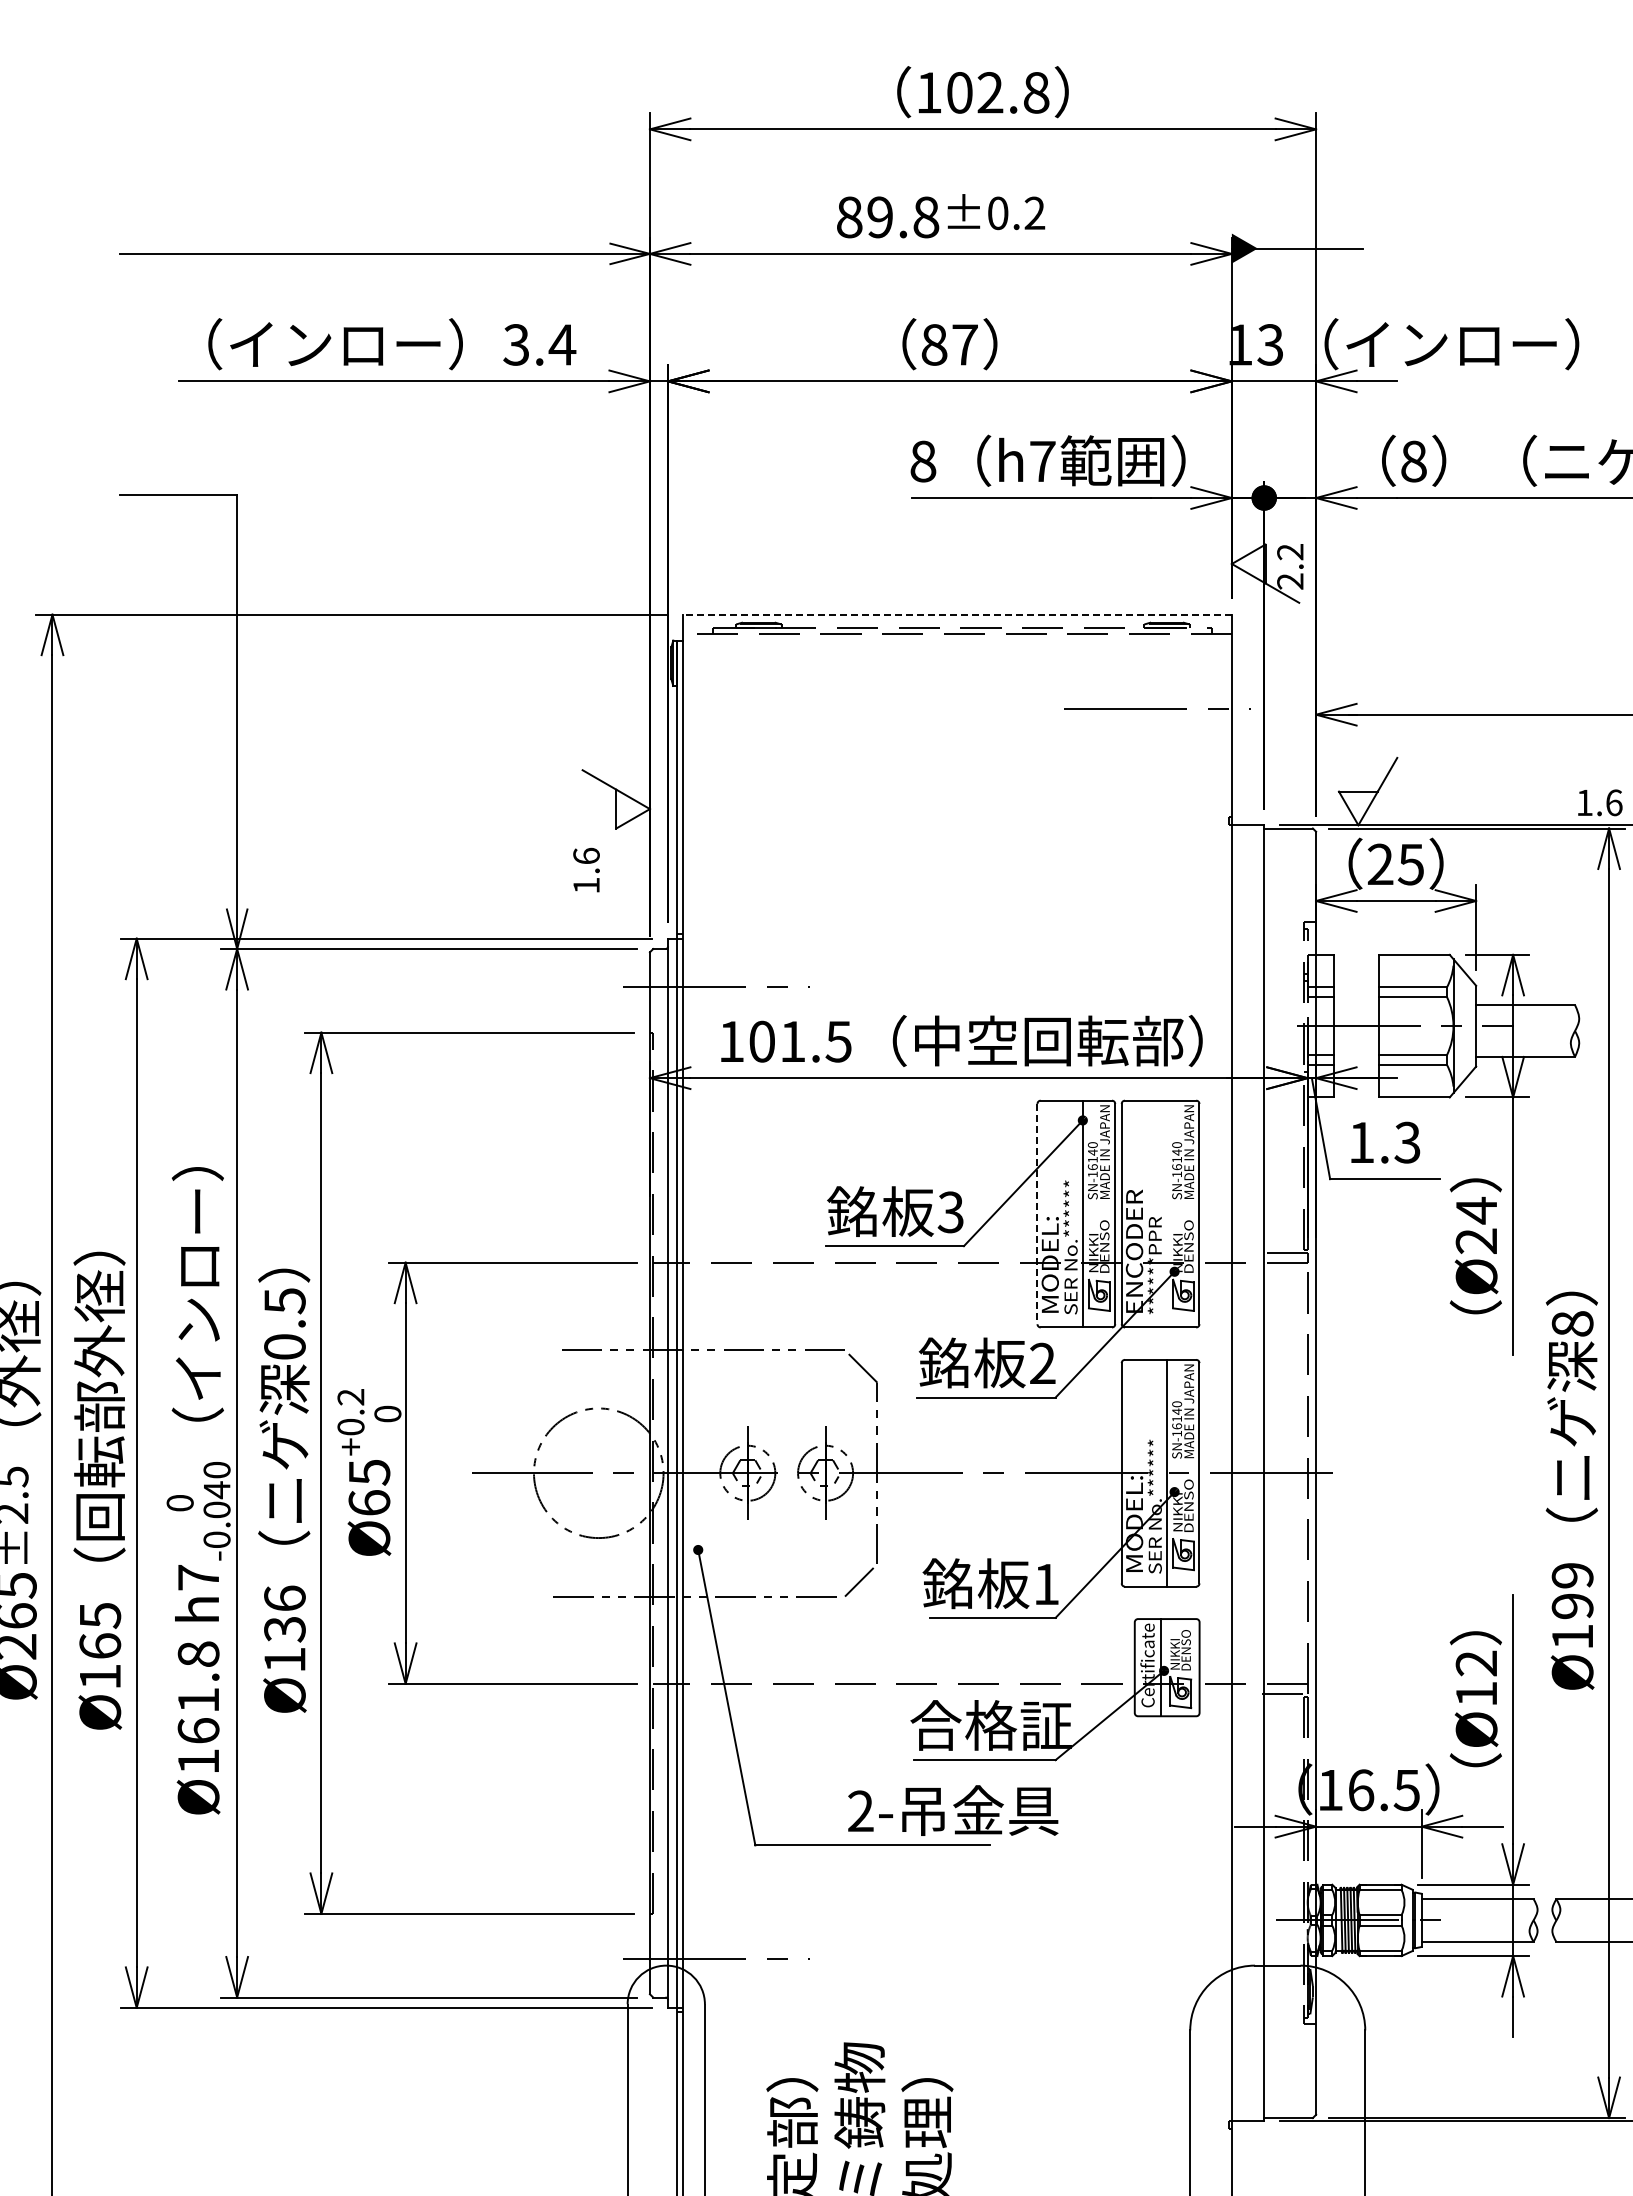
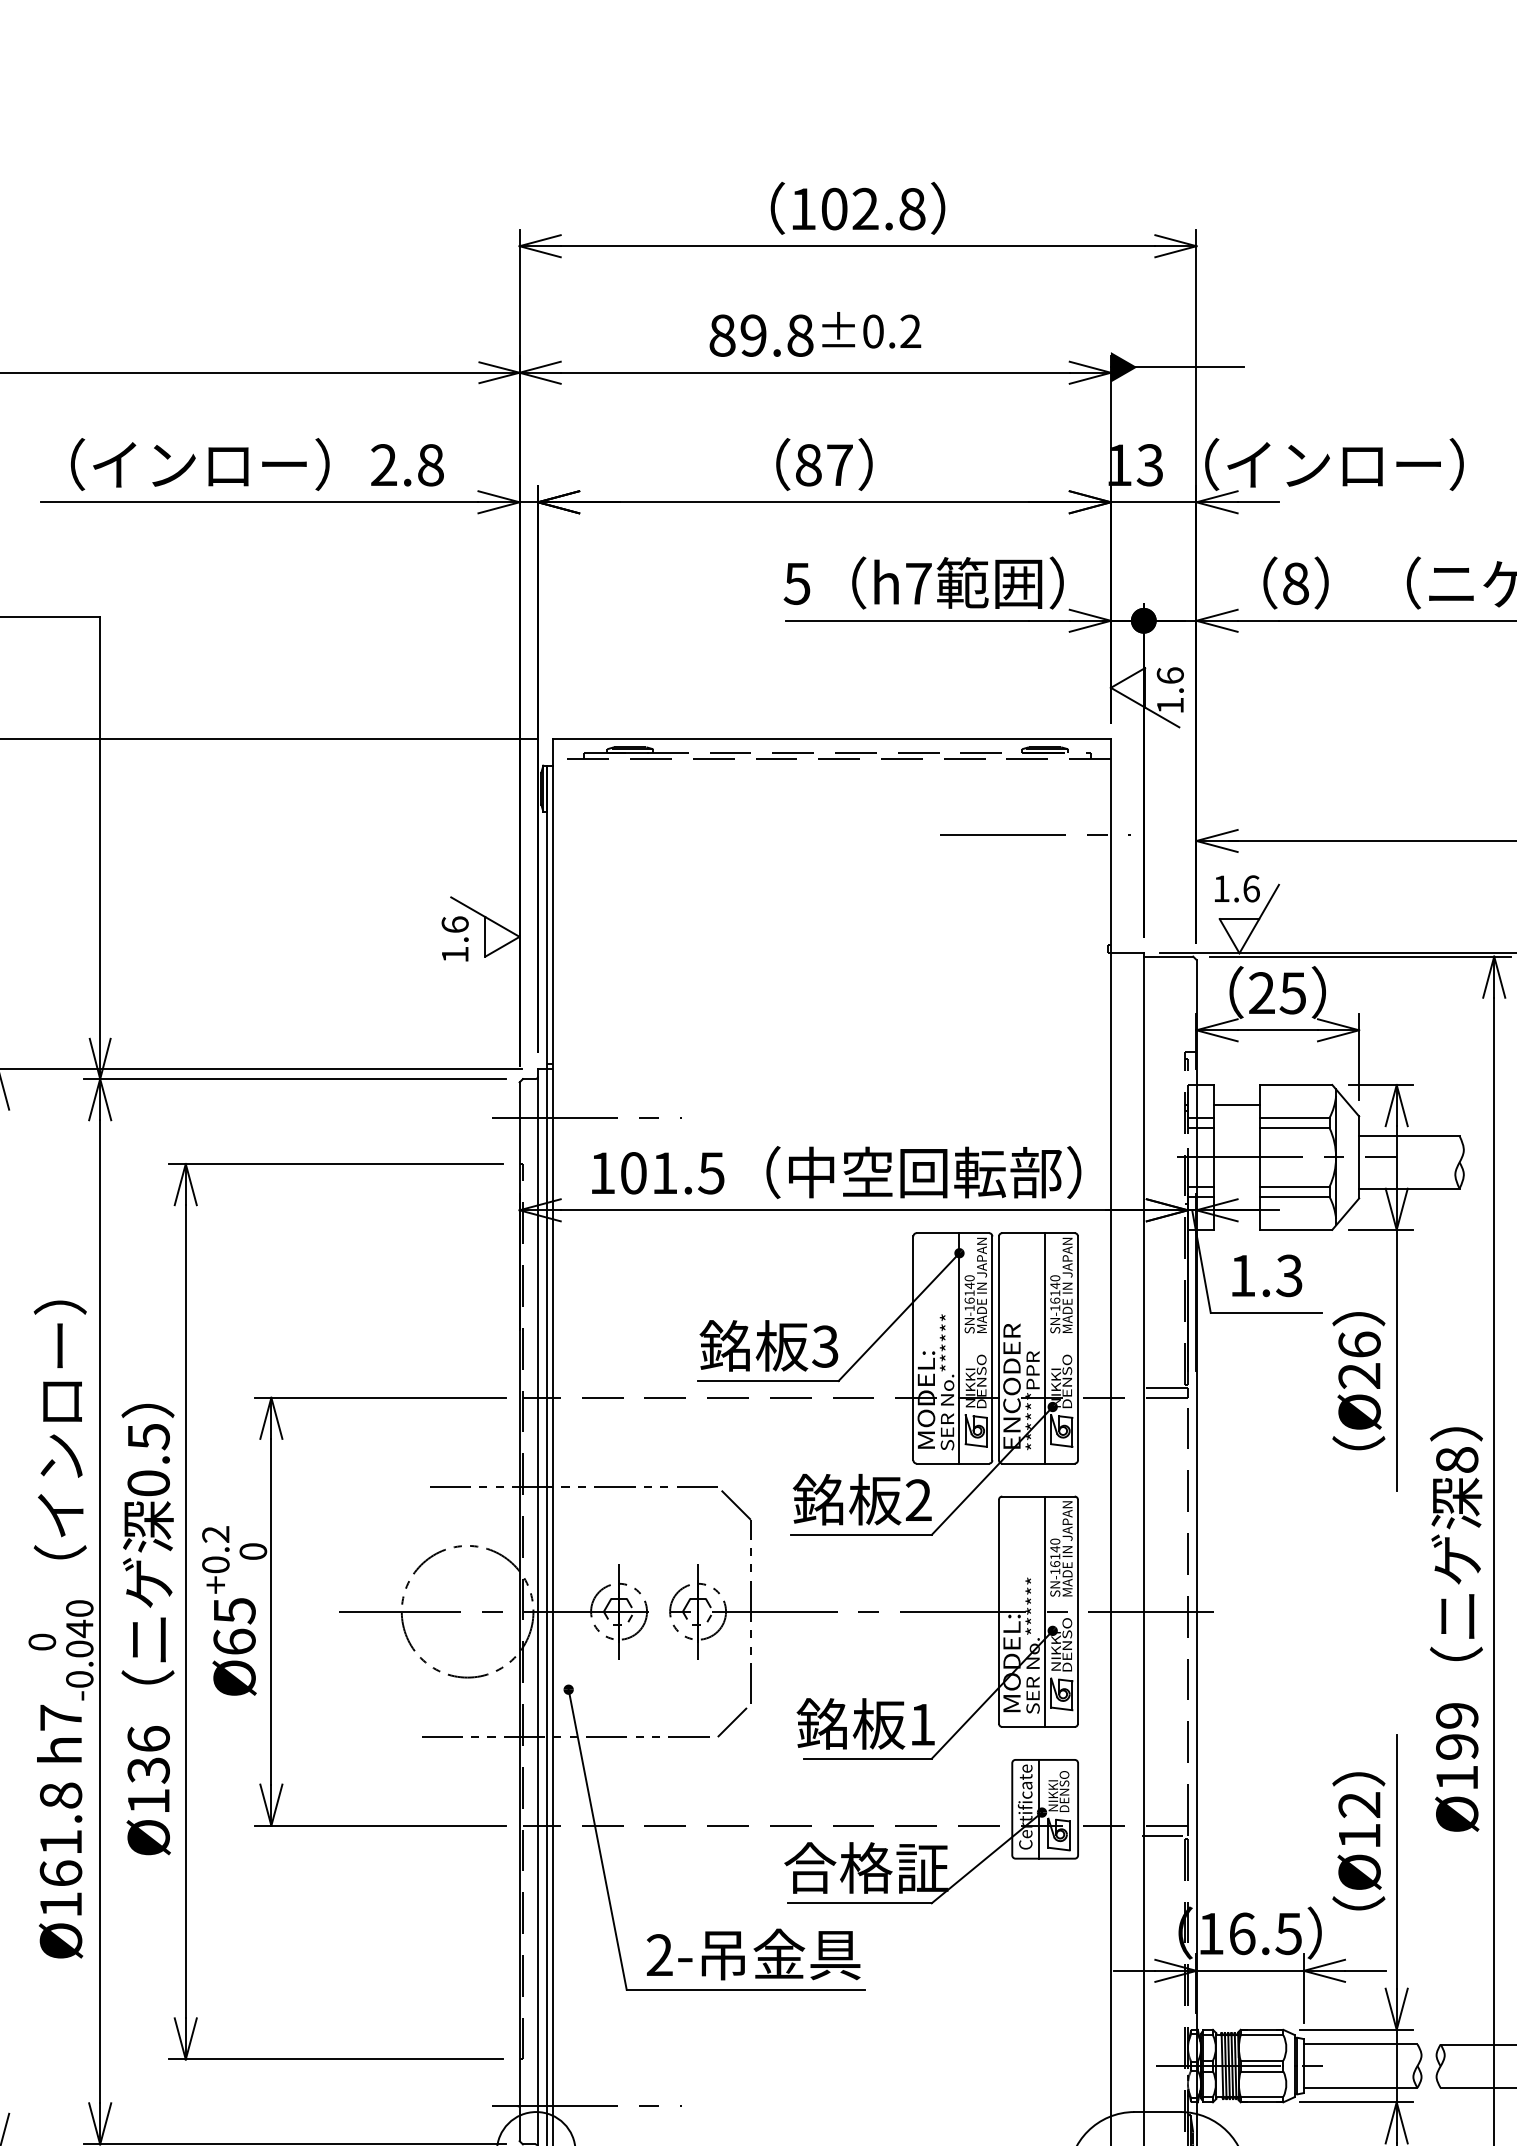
text: (539, 344) -> (407, 464), 3.4 -> 2.8
text: (922, 461) -> (796, 583), 8 -> 5
text: (1290, 566) -> (1170, 690), 2.2 -> 1.6
line: (956, 614) -> (831, 739), dashed -> solid
text: (1600, 802) -> (1237, 888), moved
text: (586, 869) -> (455, 938), moved
line: (1355, 974) -> (1236, 1104), added
text: (1476, 1210) -> (1359, 1344), Ø24 -> Ø26
line: (1167, 1213) -> (1045, 1347), added
line: (1037, 1214) -> (913, 1348), dashed -> solid
text: (953, 1810) -> (753, 1954), moved

